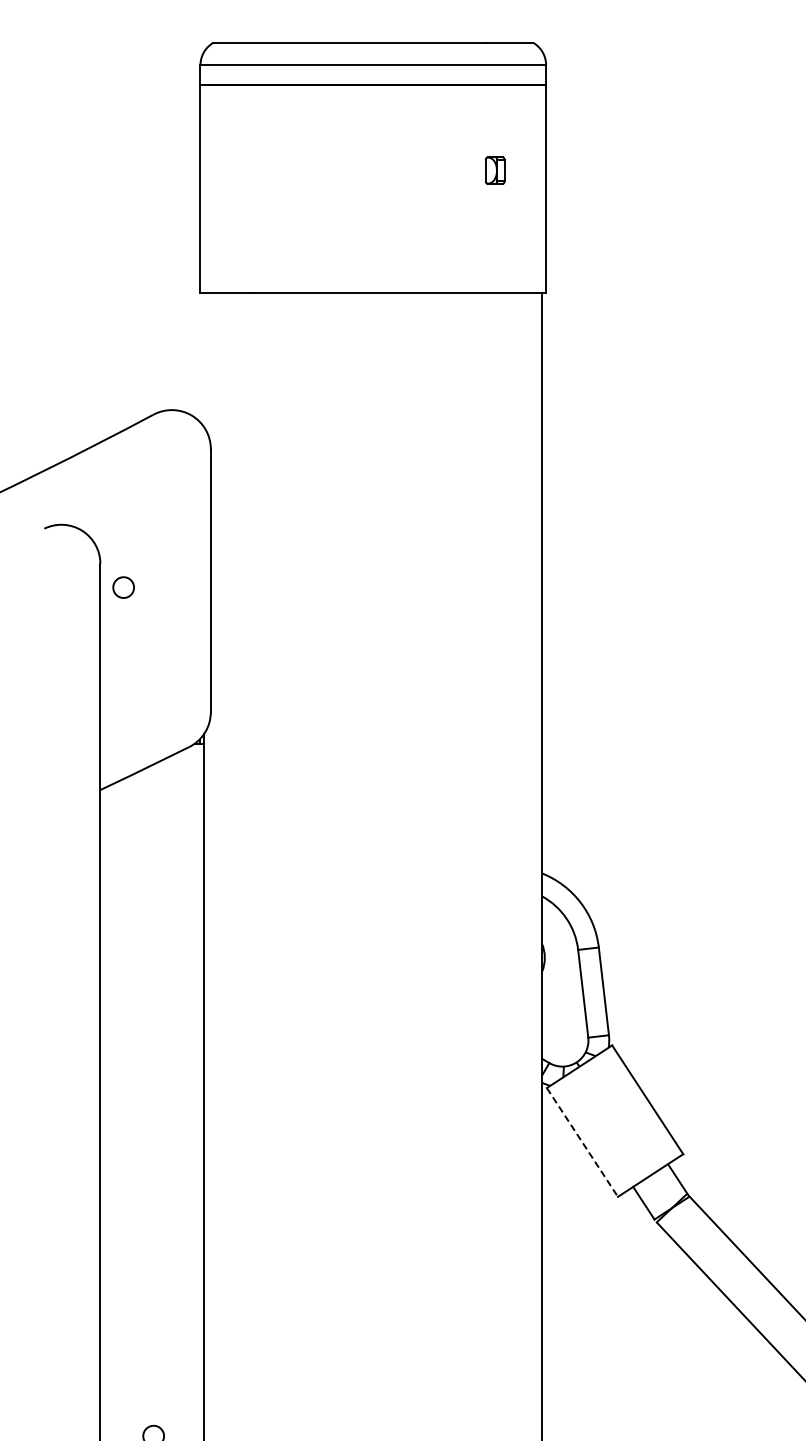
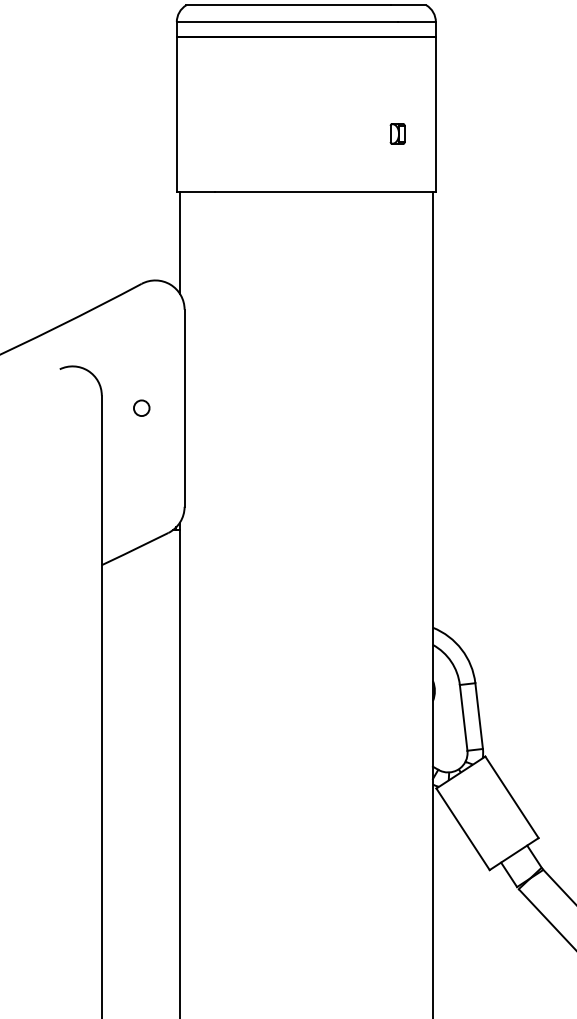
part: (495, 170) -> (397, 133), moved
line: (204, 359) -> (179, 242), added
circle: (123, 587) -> (141, 408), moved
line: (582, 1142) -> (463, 829), dashed -> solid

